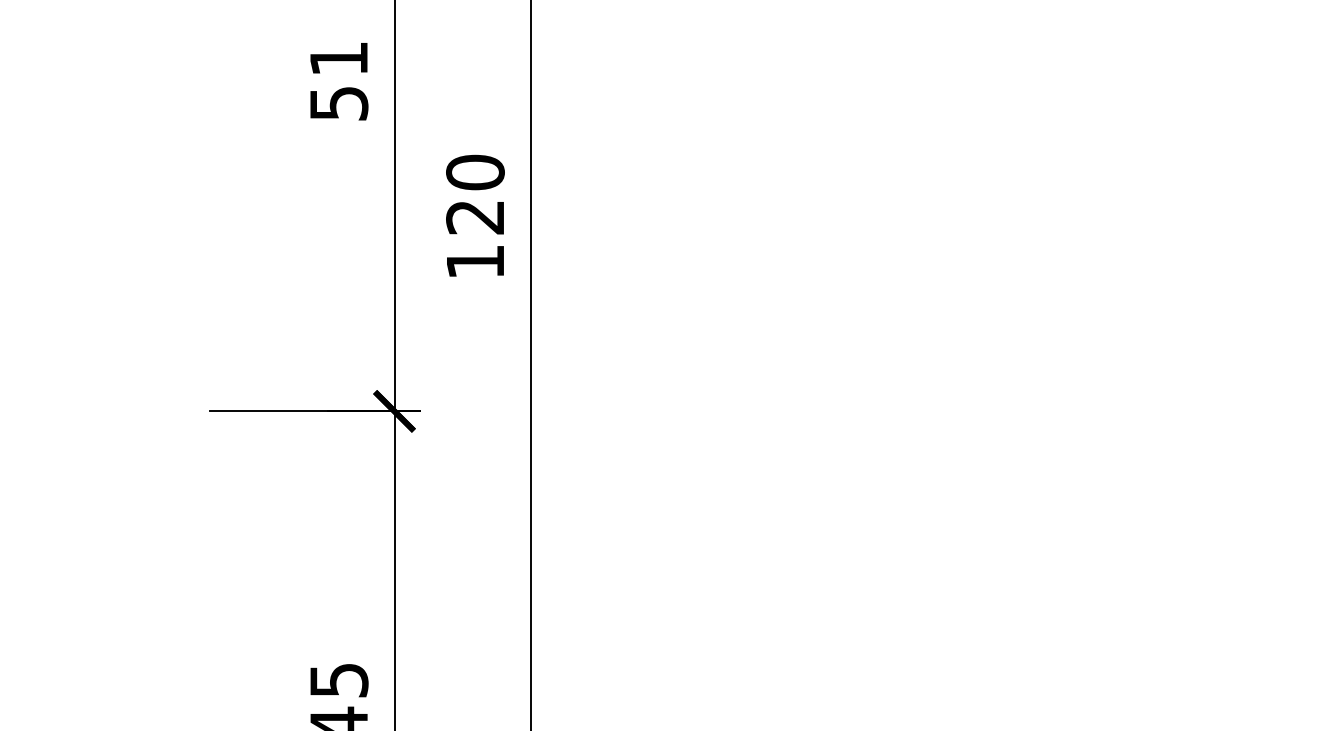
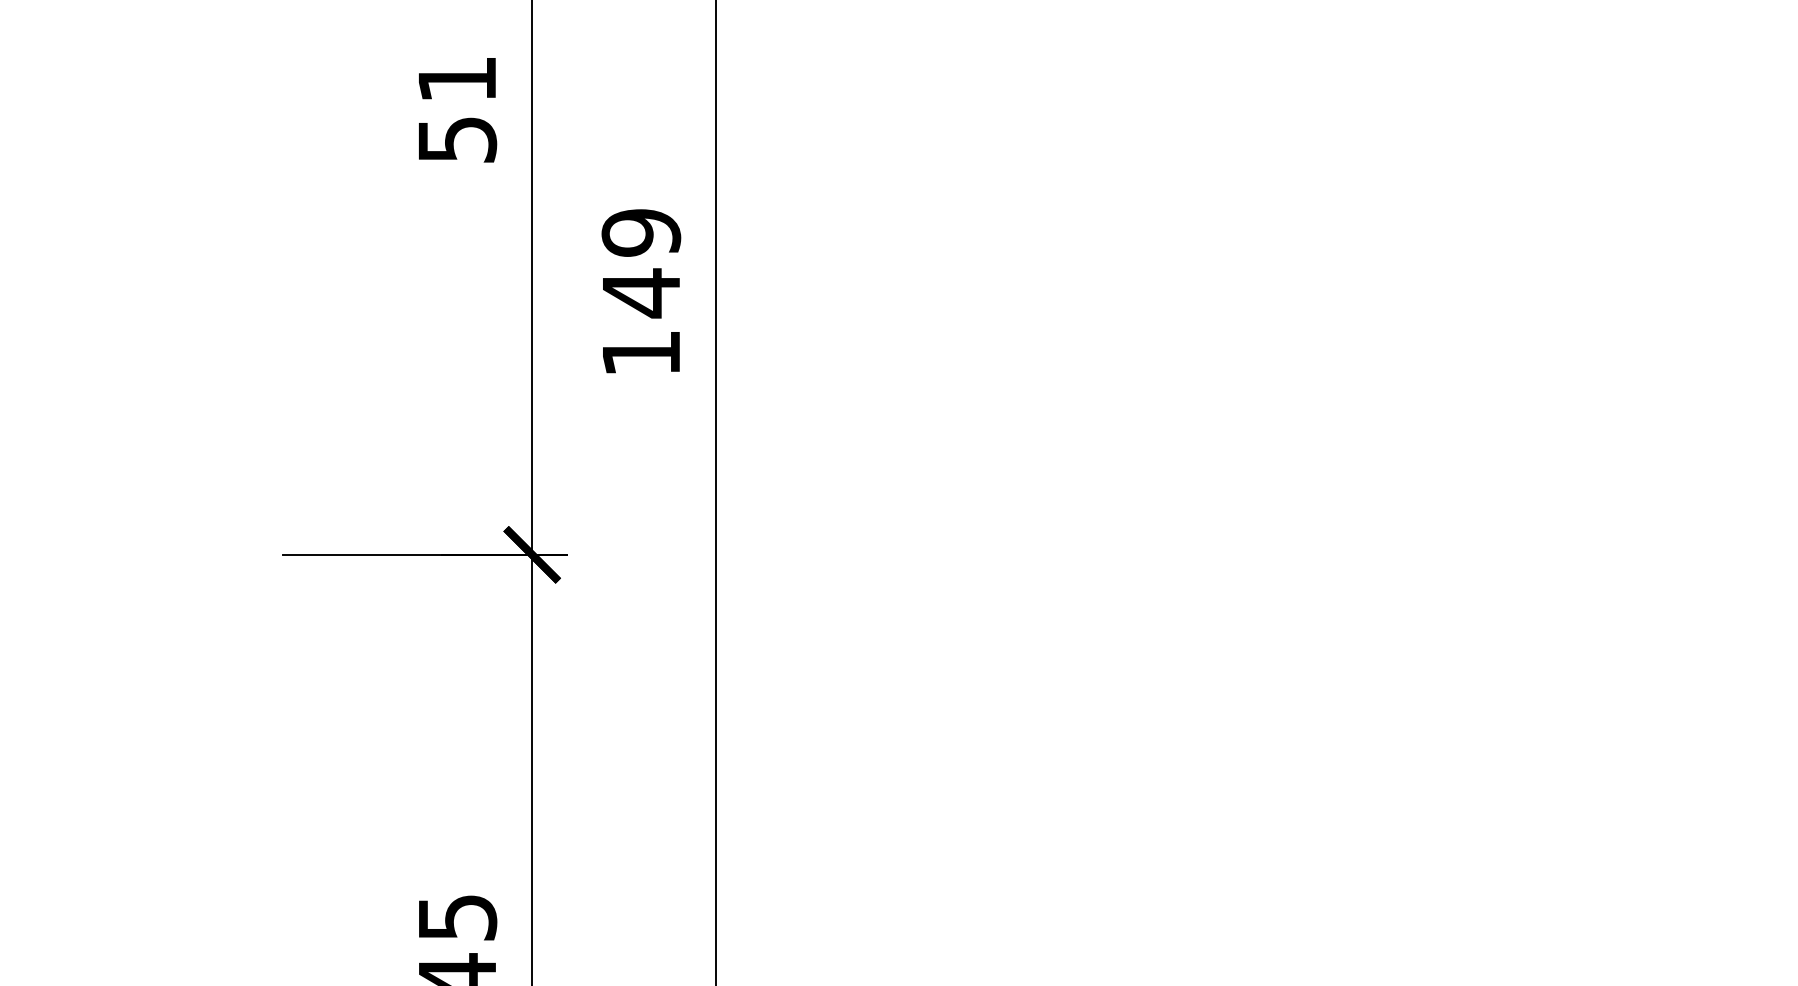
text: (475, 195) -> (641, 263), 120 -> 149

